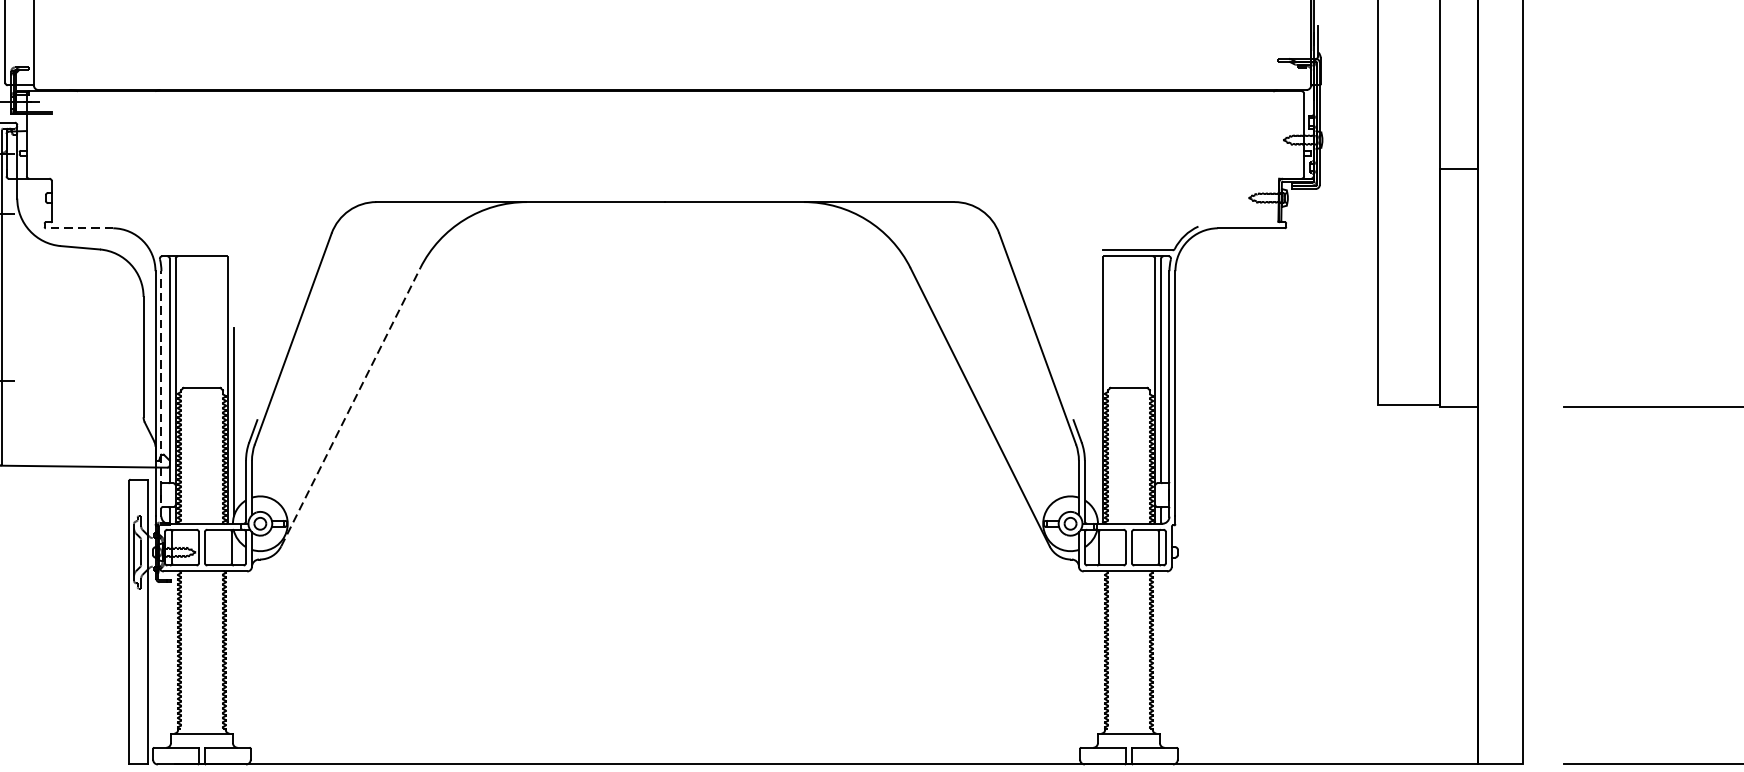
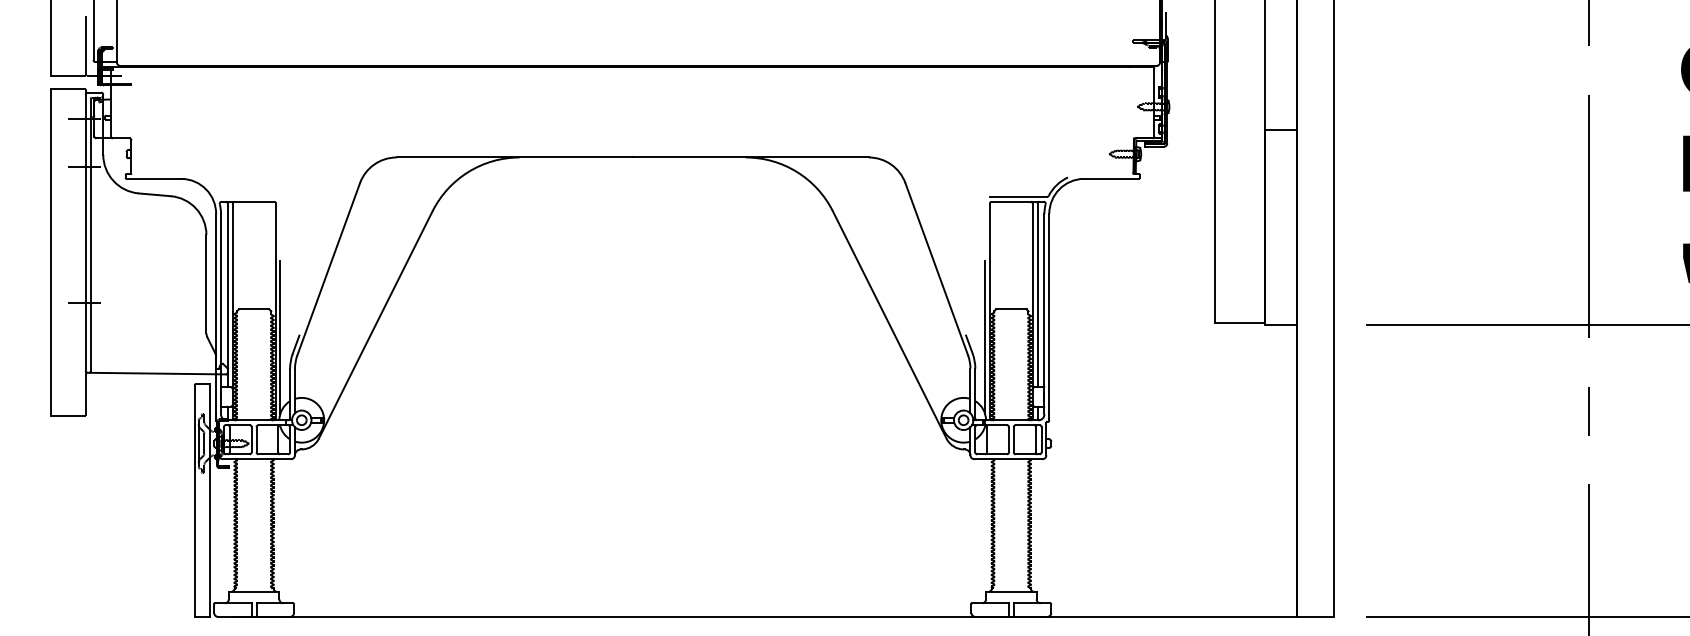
line: (80, 227) -> (154, 178), dashed -> solid
line: (162, 393) -> (221, 313), dashed -> solid
line: (350, 406) -> (375, 324), dashed -> solid
line: (1097, 421) -> (985, 336), added

